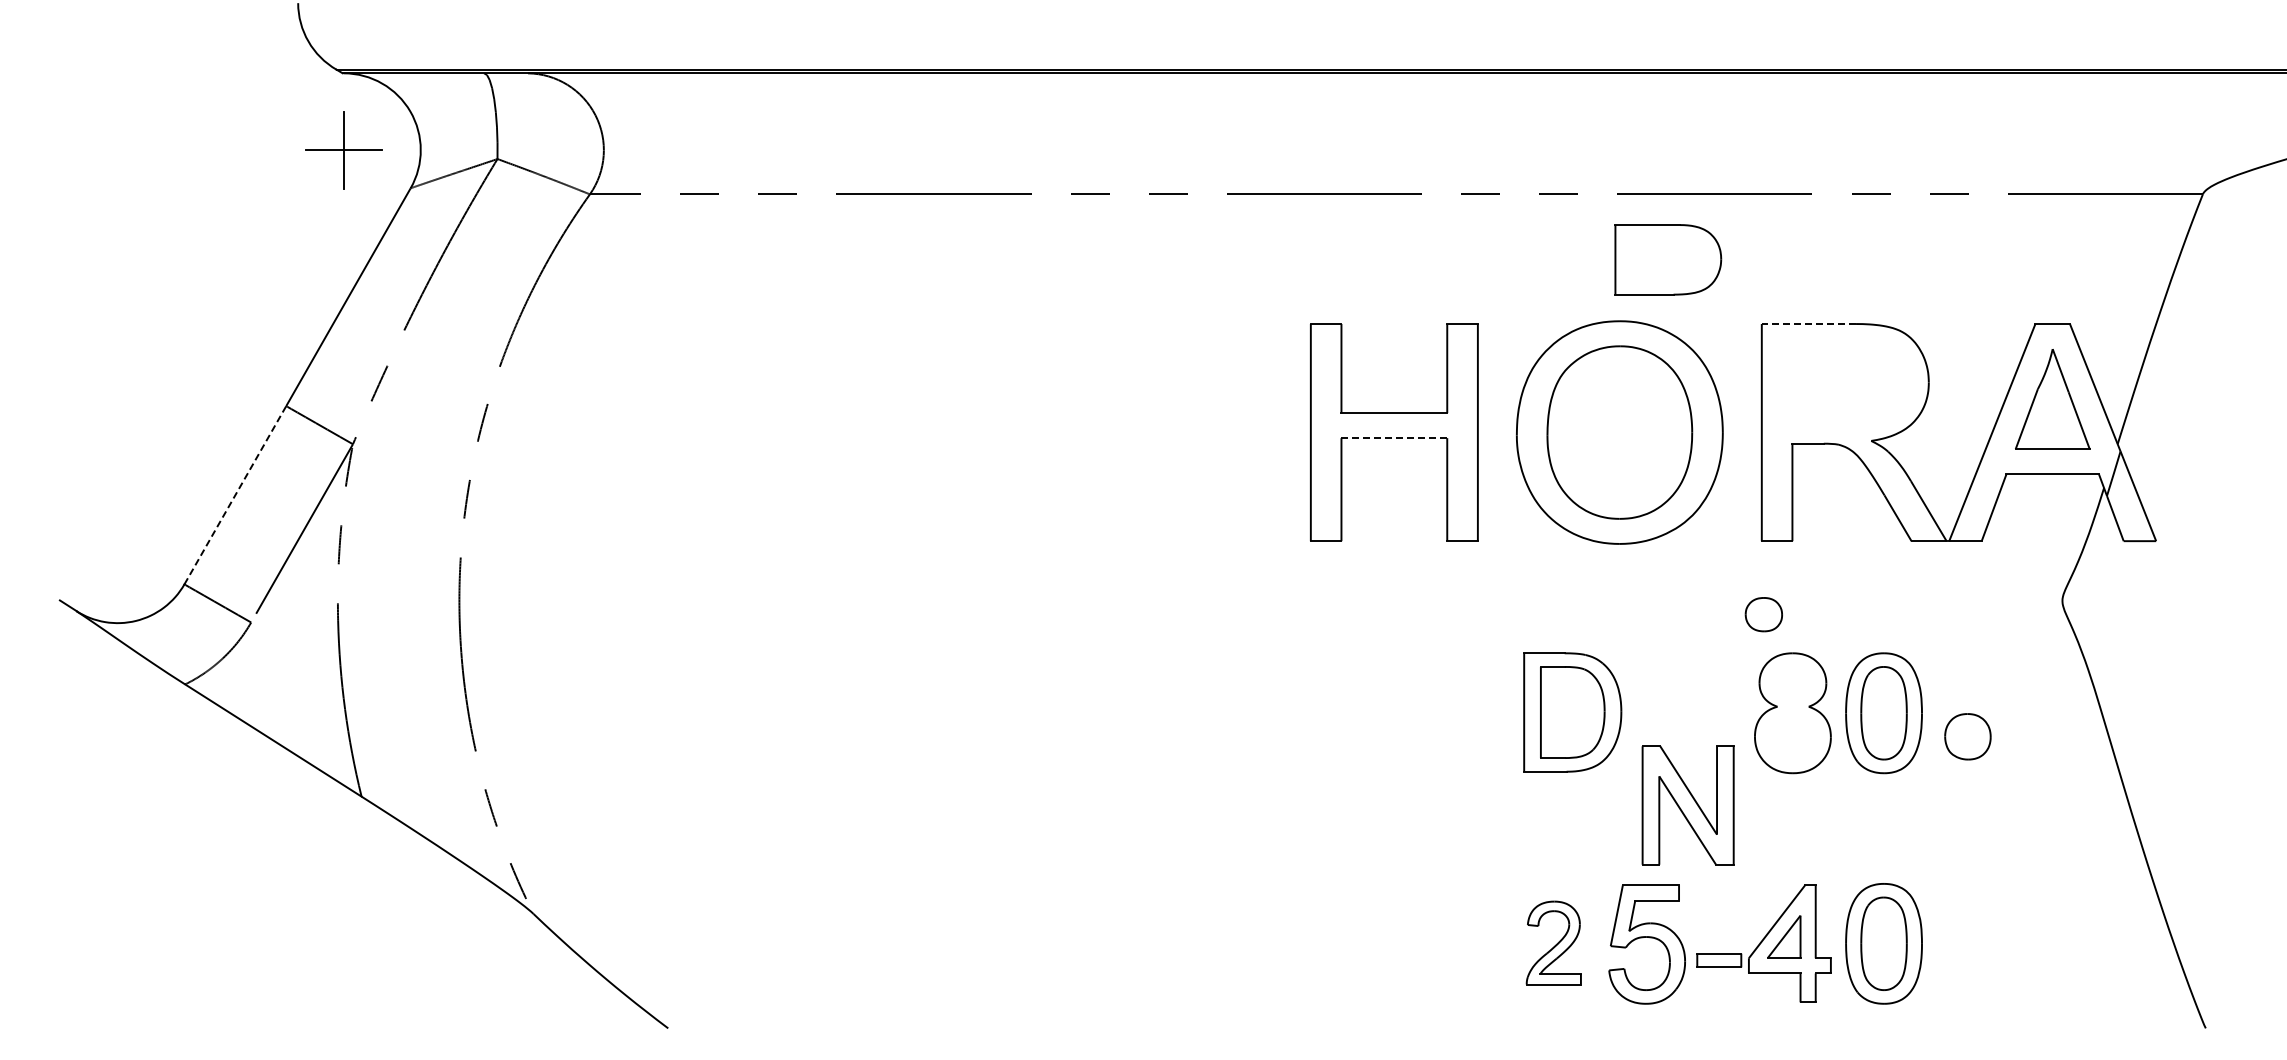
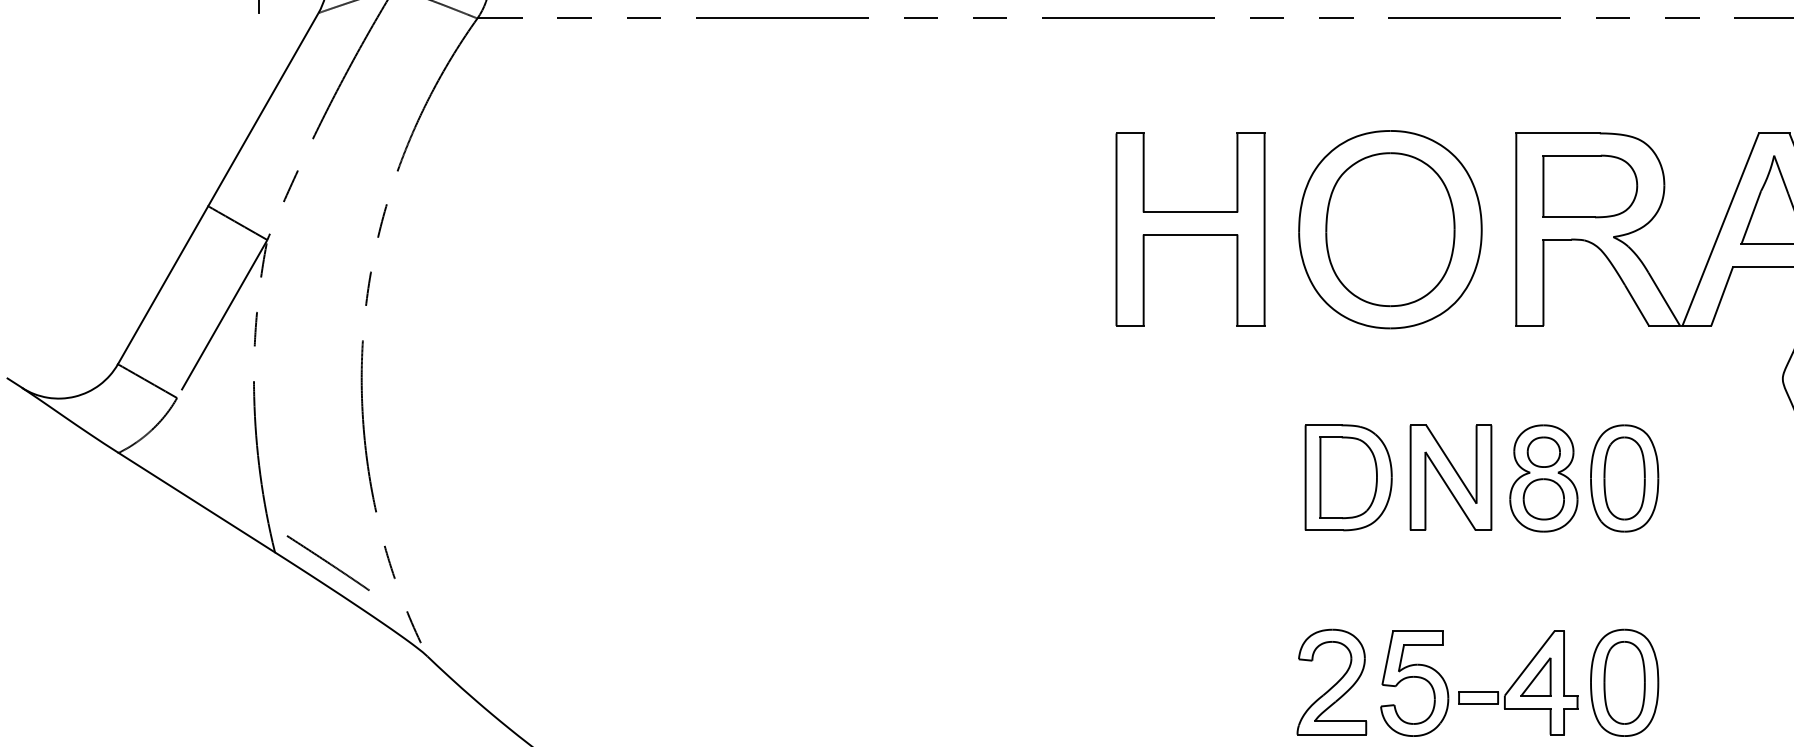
part: (1668, 259) -> (1590, 186), moved
line: (1808, 324) -> (1557, 133), dashed -> solid
line: (1394, 438) -> (1190, 234), dashed -> solid
line: (235, 495) -> (163, 285), dashed -> solid
part: (1763, 614) -> (1543, 452), moved
part: (1967, 736) -> (1543, 499), moved
part: (1687, 805) -> (1450, 477), moved
line: (421, 808) -> (328, 562), added
part: (1553, 942) -> (1331, 681), size x1.43

